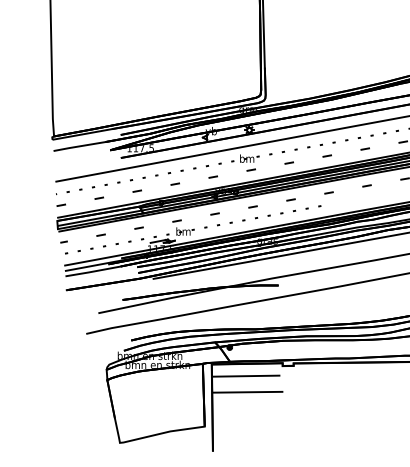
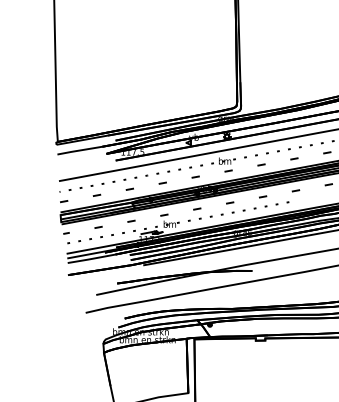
line: (245, 375) -> (223, 348), removed
line: (247, 391) -> (225, 362), removed

